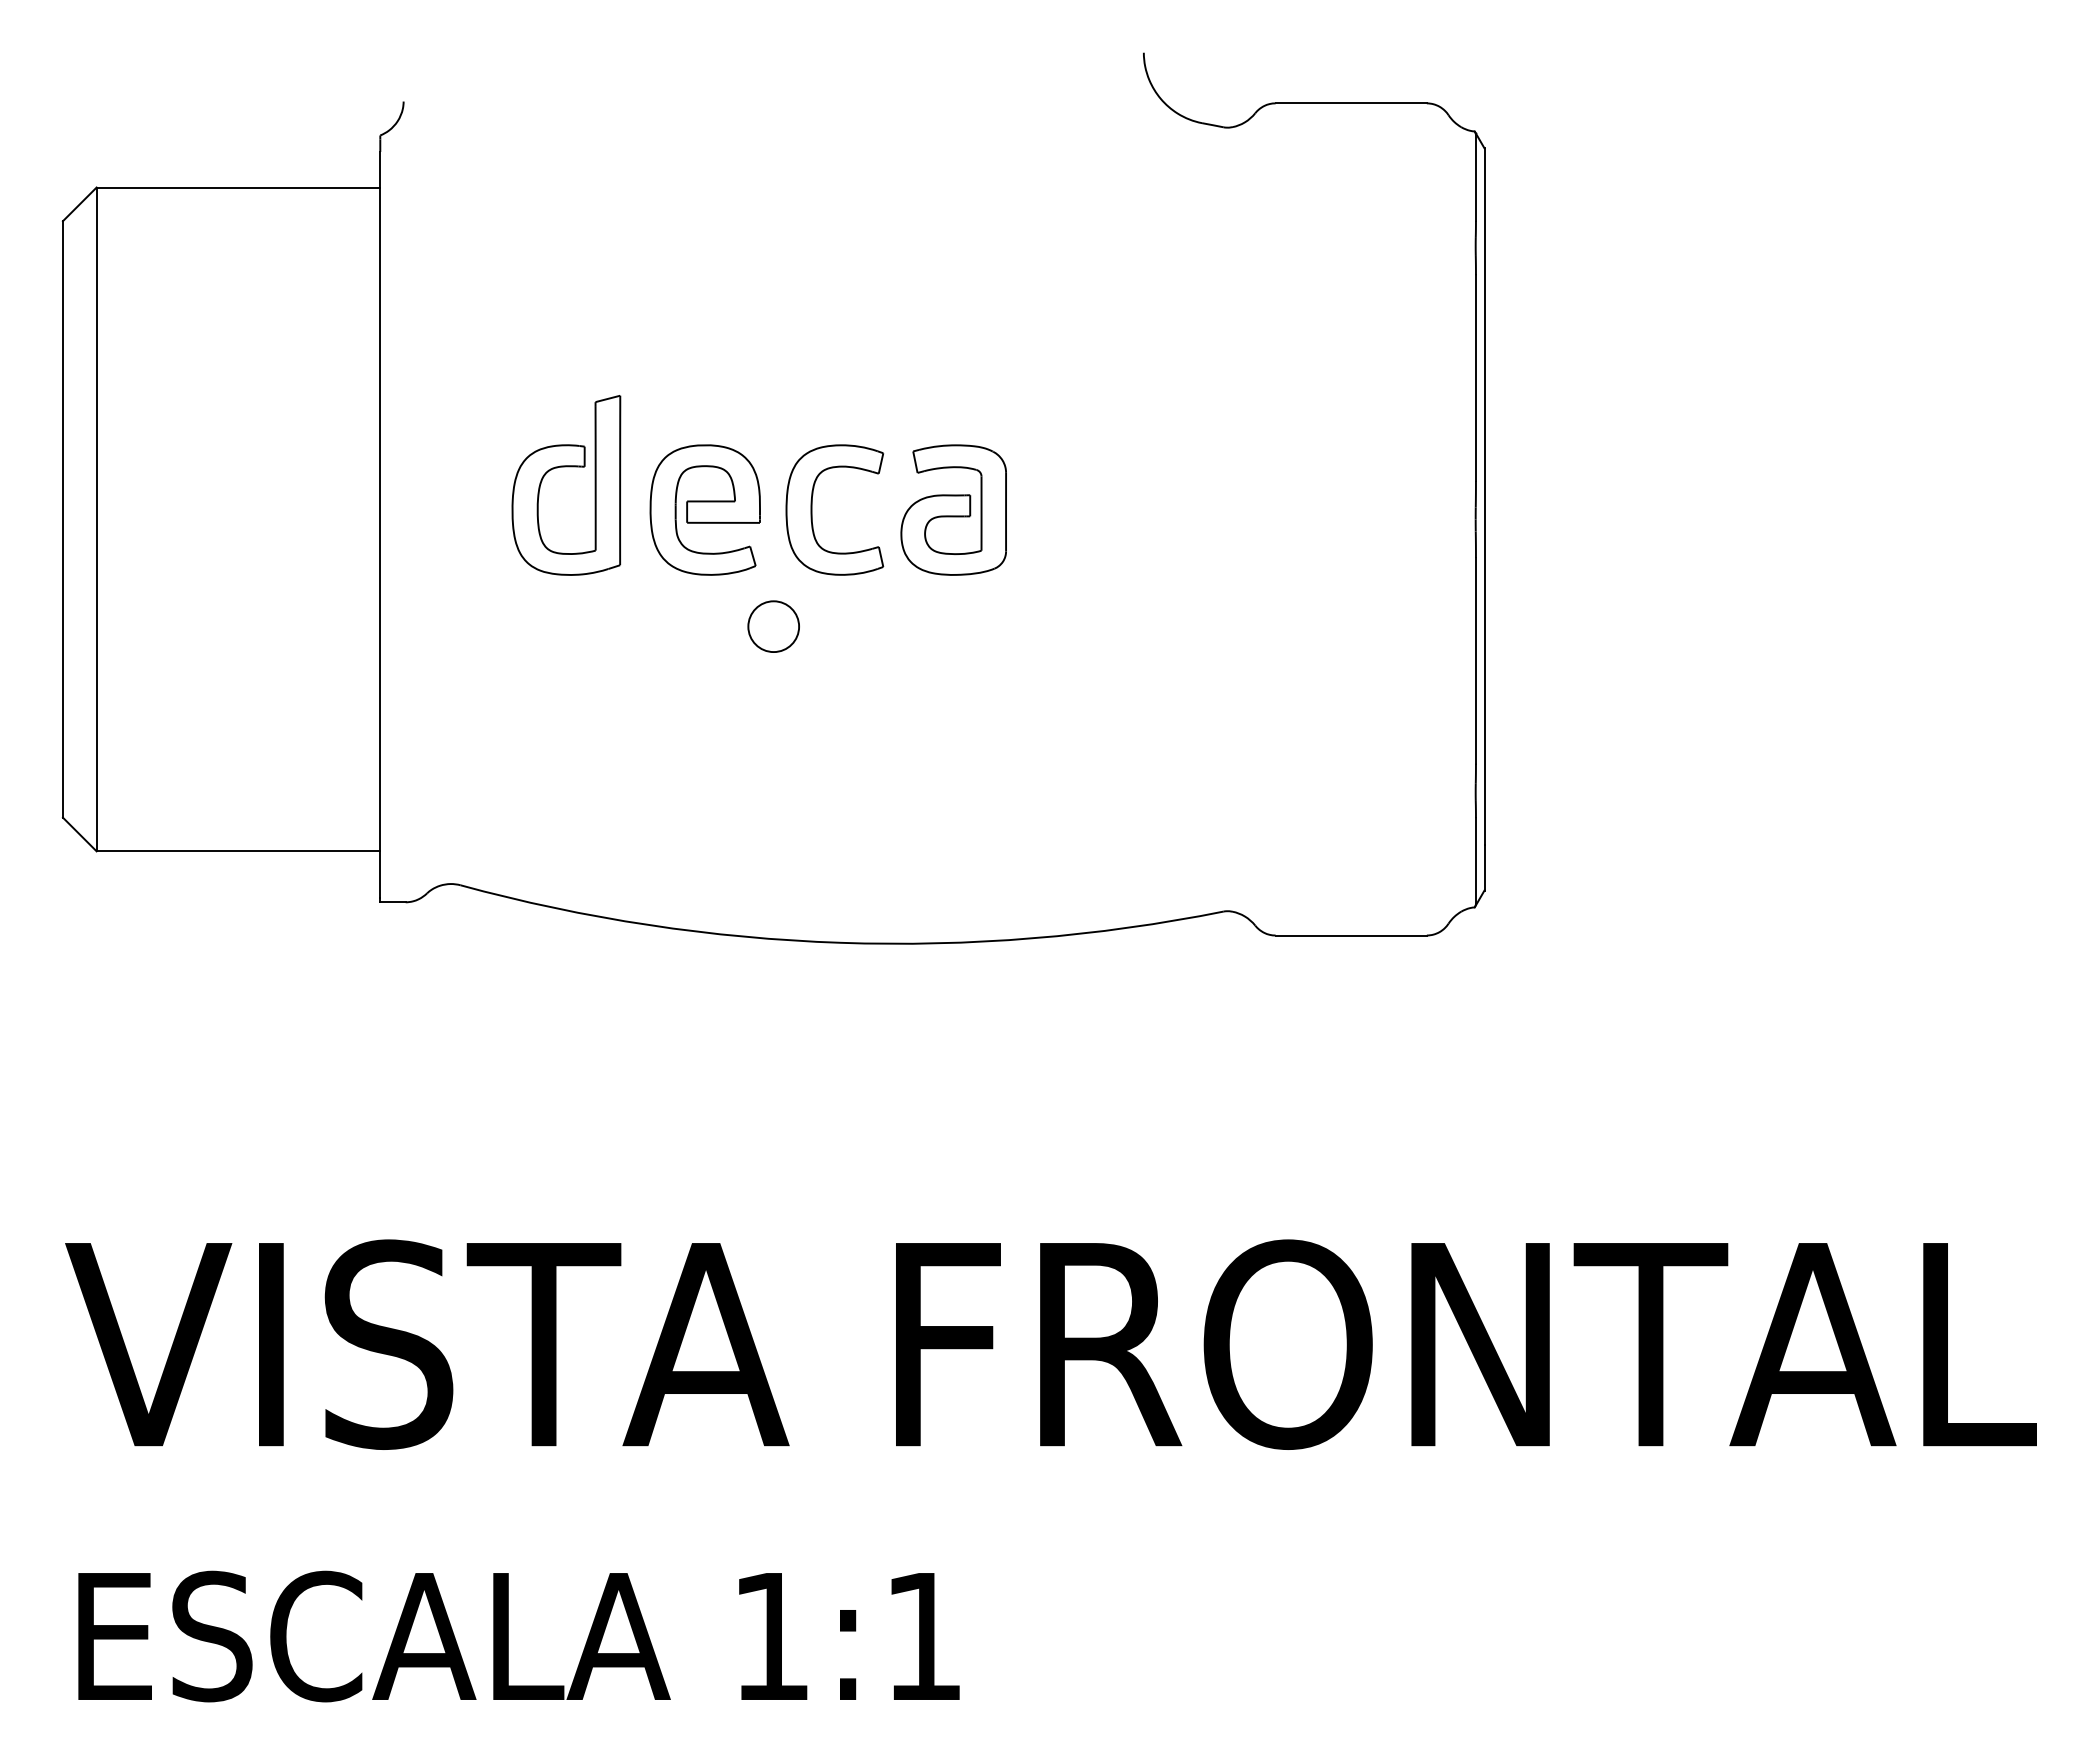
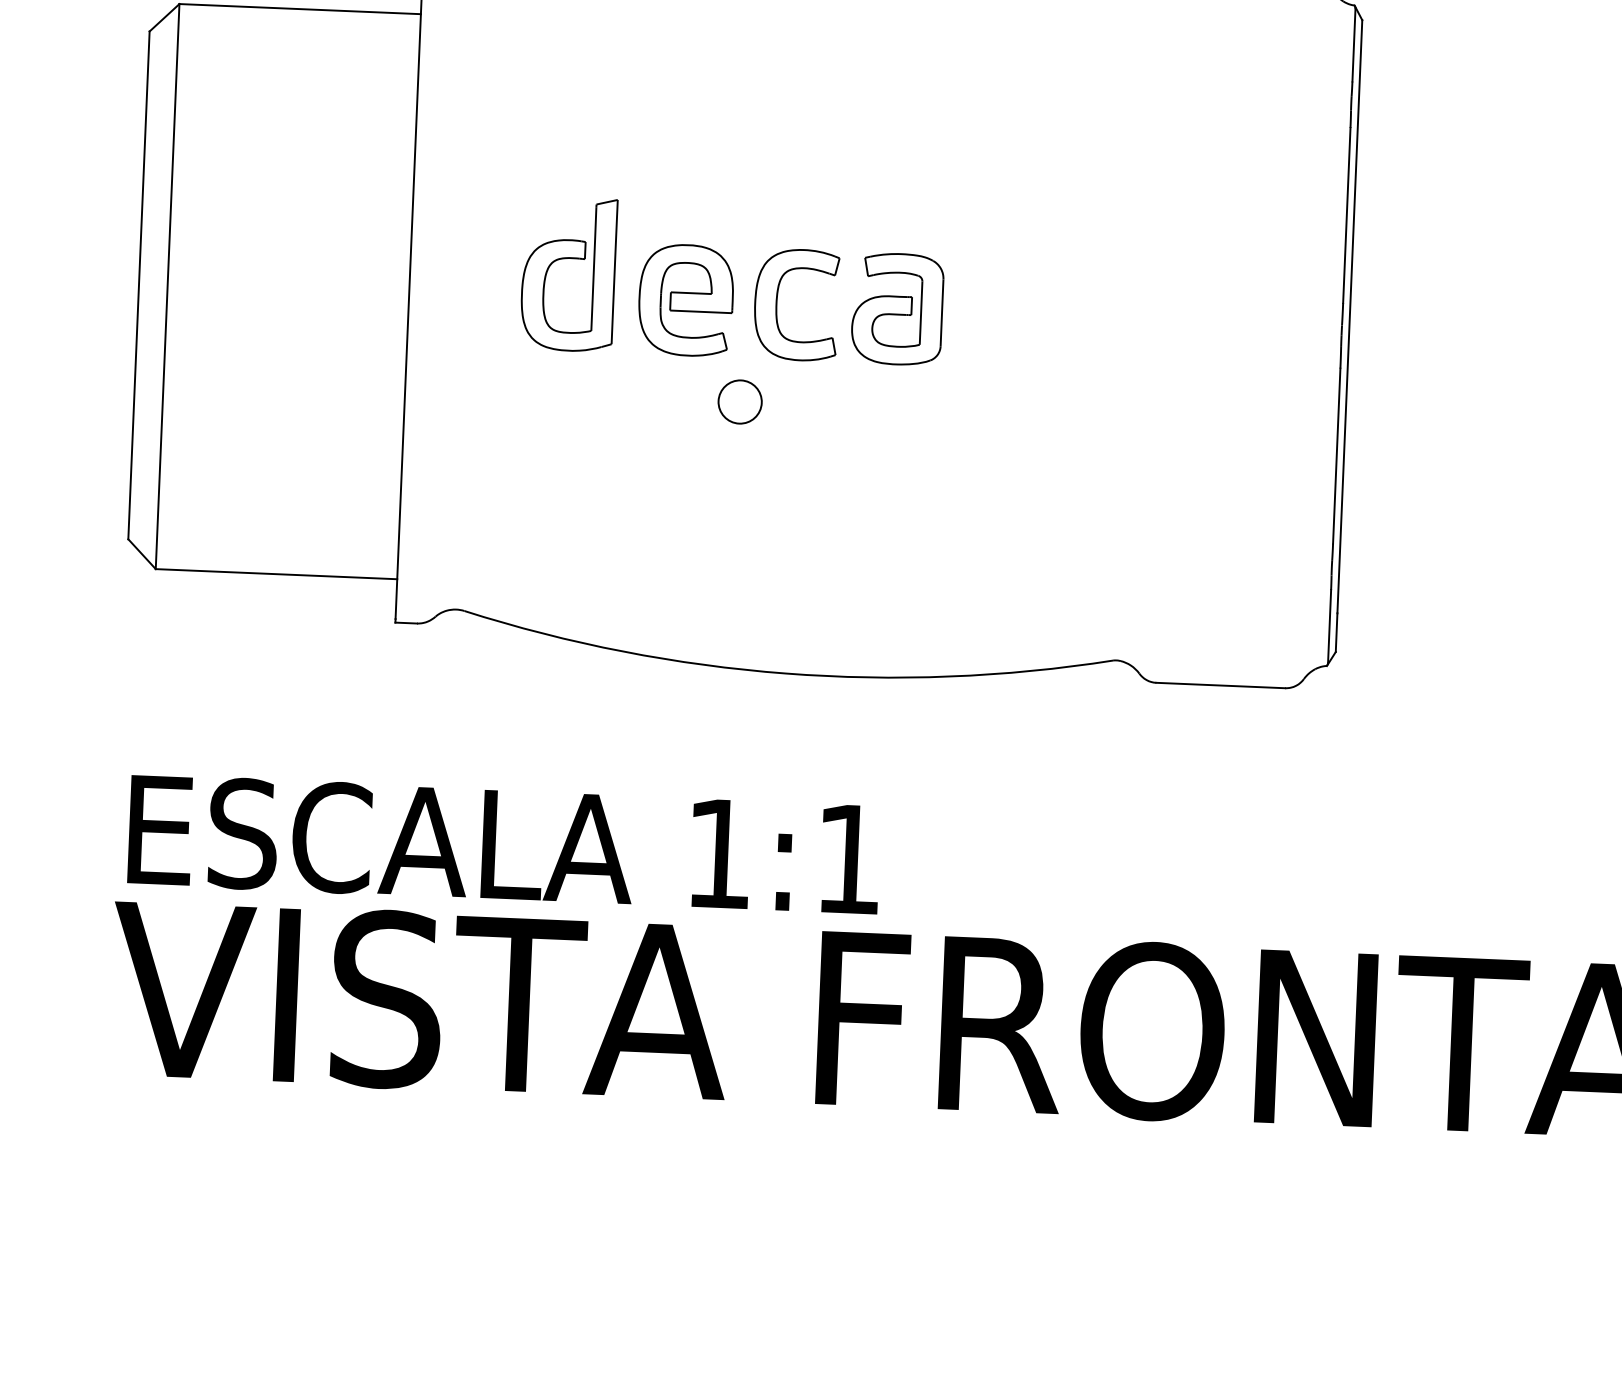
text: (518, 1636) -> (503, 844), moved

